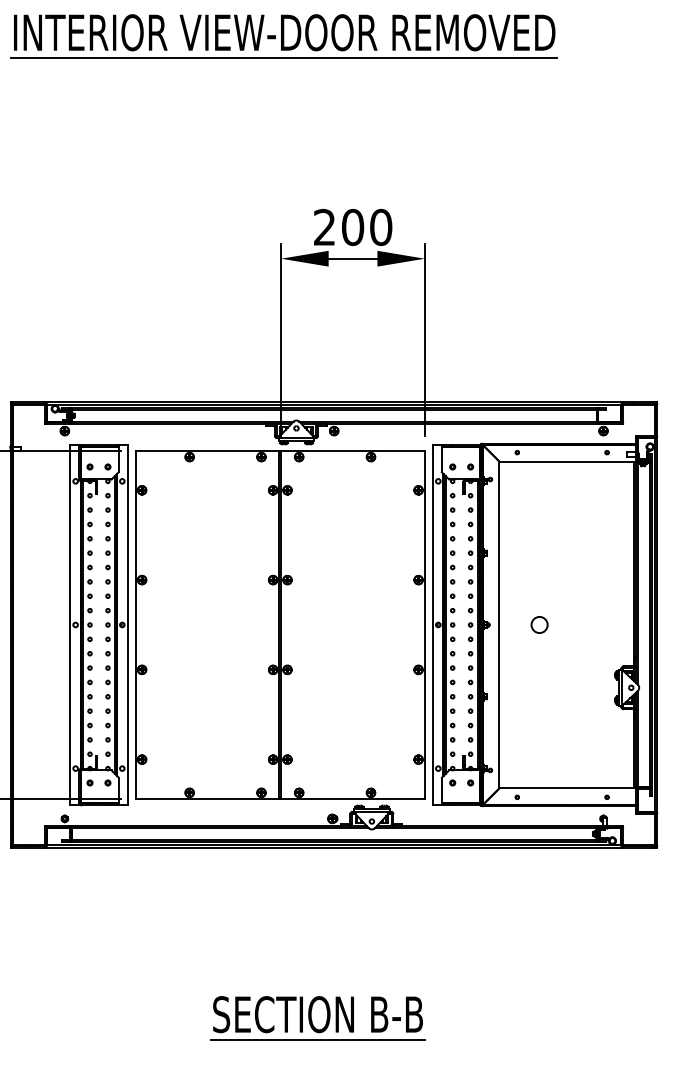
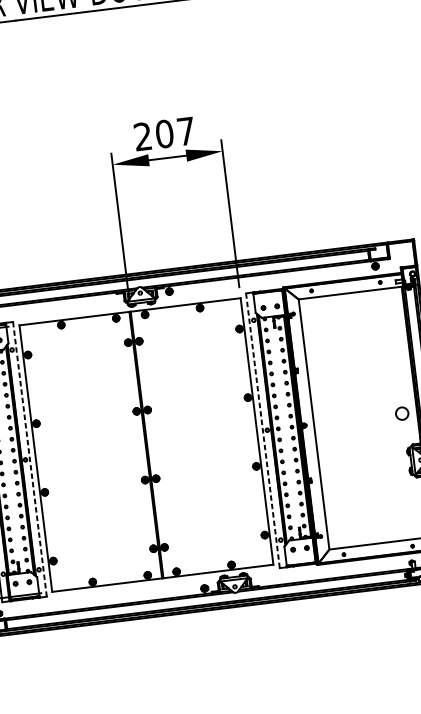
text: (381, 227) -> (186, 131), 200 -> 207
line: (128, 624) -> (30, 458), solid -> dashed
line: (432, 624) -> (262, 430), solid -> dashed
circle: (539, 624) -> (402, 413), moved

